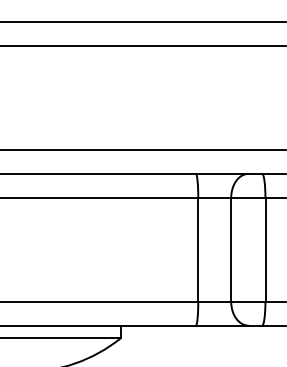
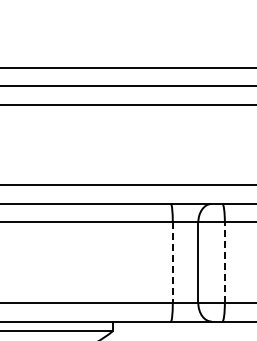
line: (264, 249) -> (224, 262), solid -> dashed
line: (197, 250) -> (172, 263), solid -> dashed

